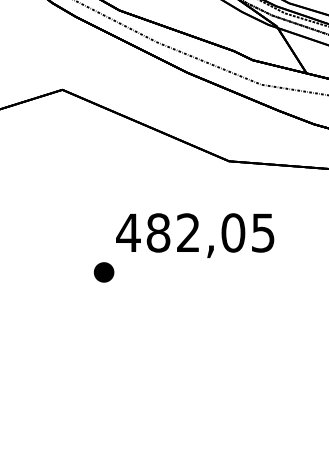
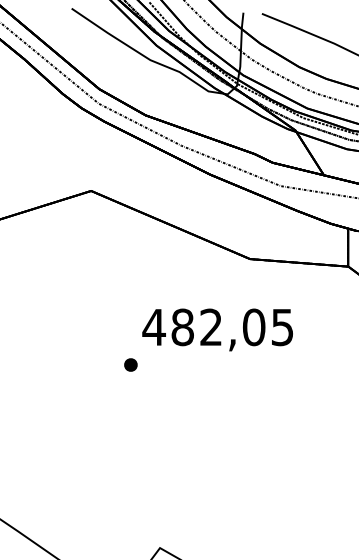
part: (103, 271) -> (130, 364), size x0.7

